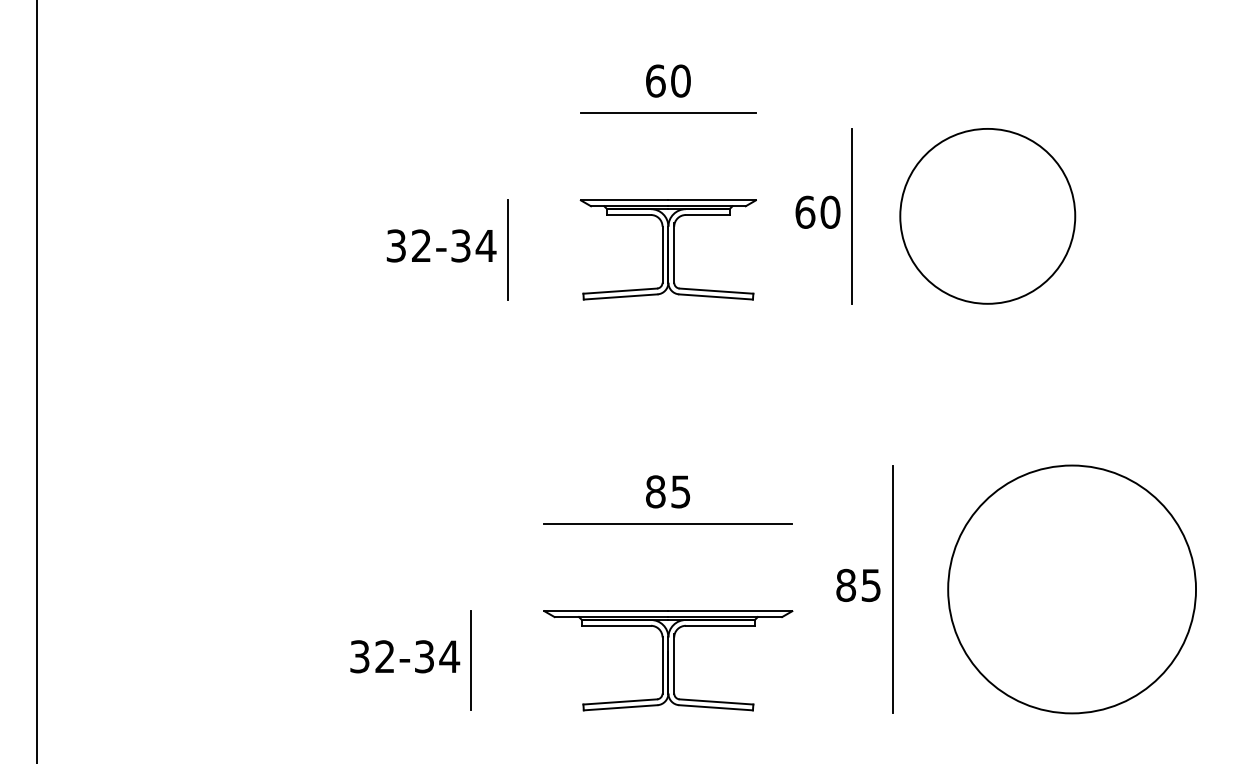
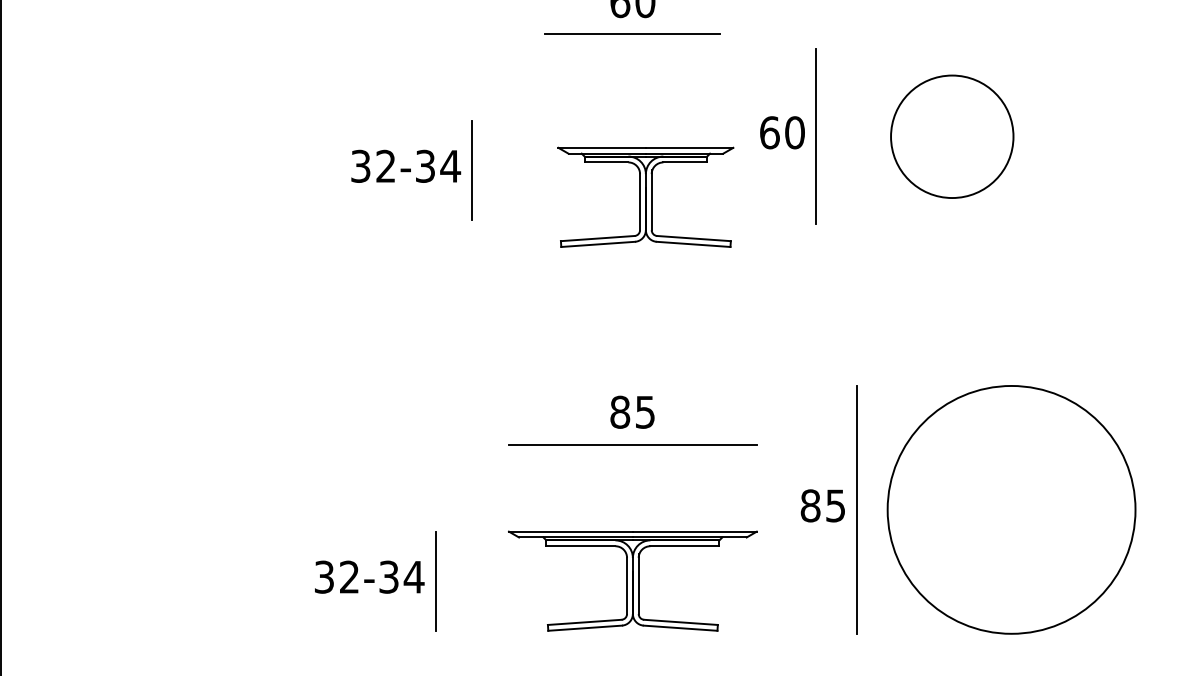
circle: (987, 215) -> (952, 135), size x0.7
part: (667, 249) -> (645, 196), moved
circle: (1071, 589) -> (1011, 509), moved

